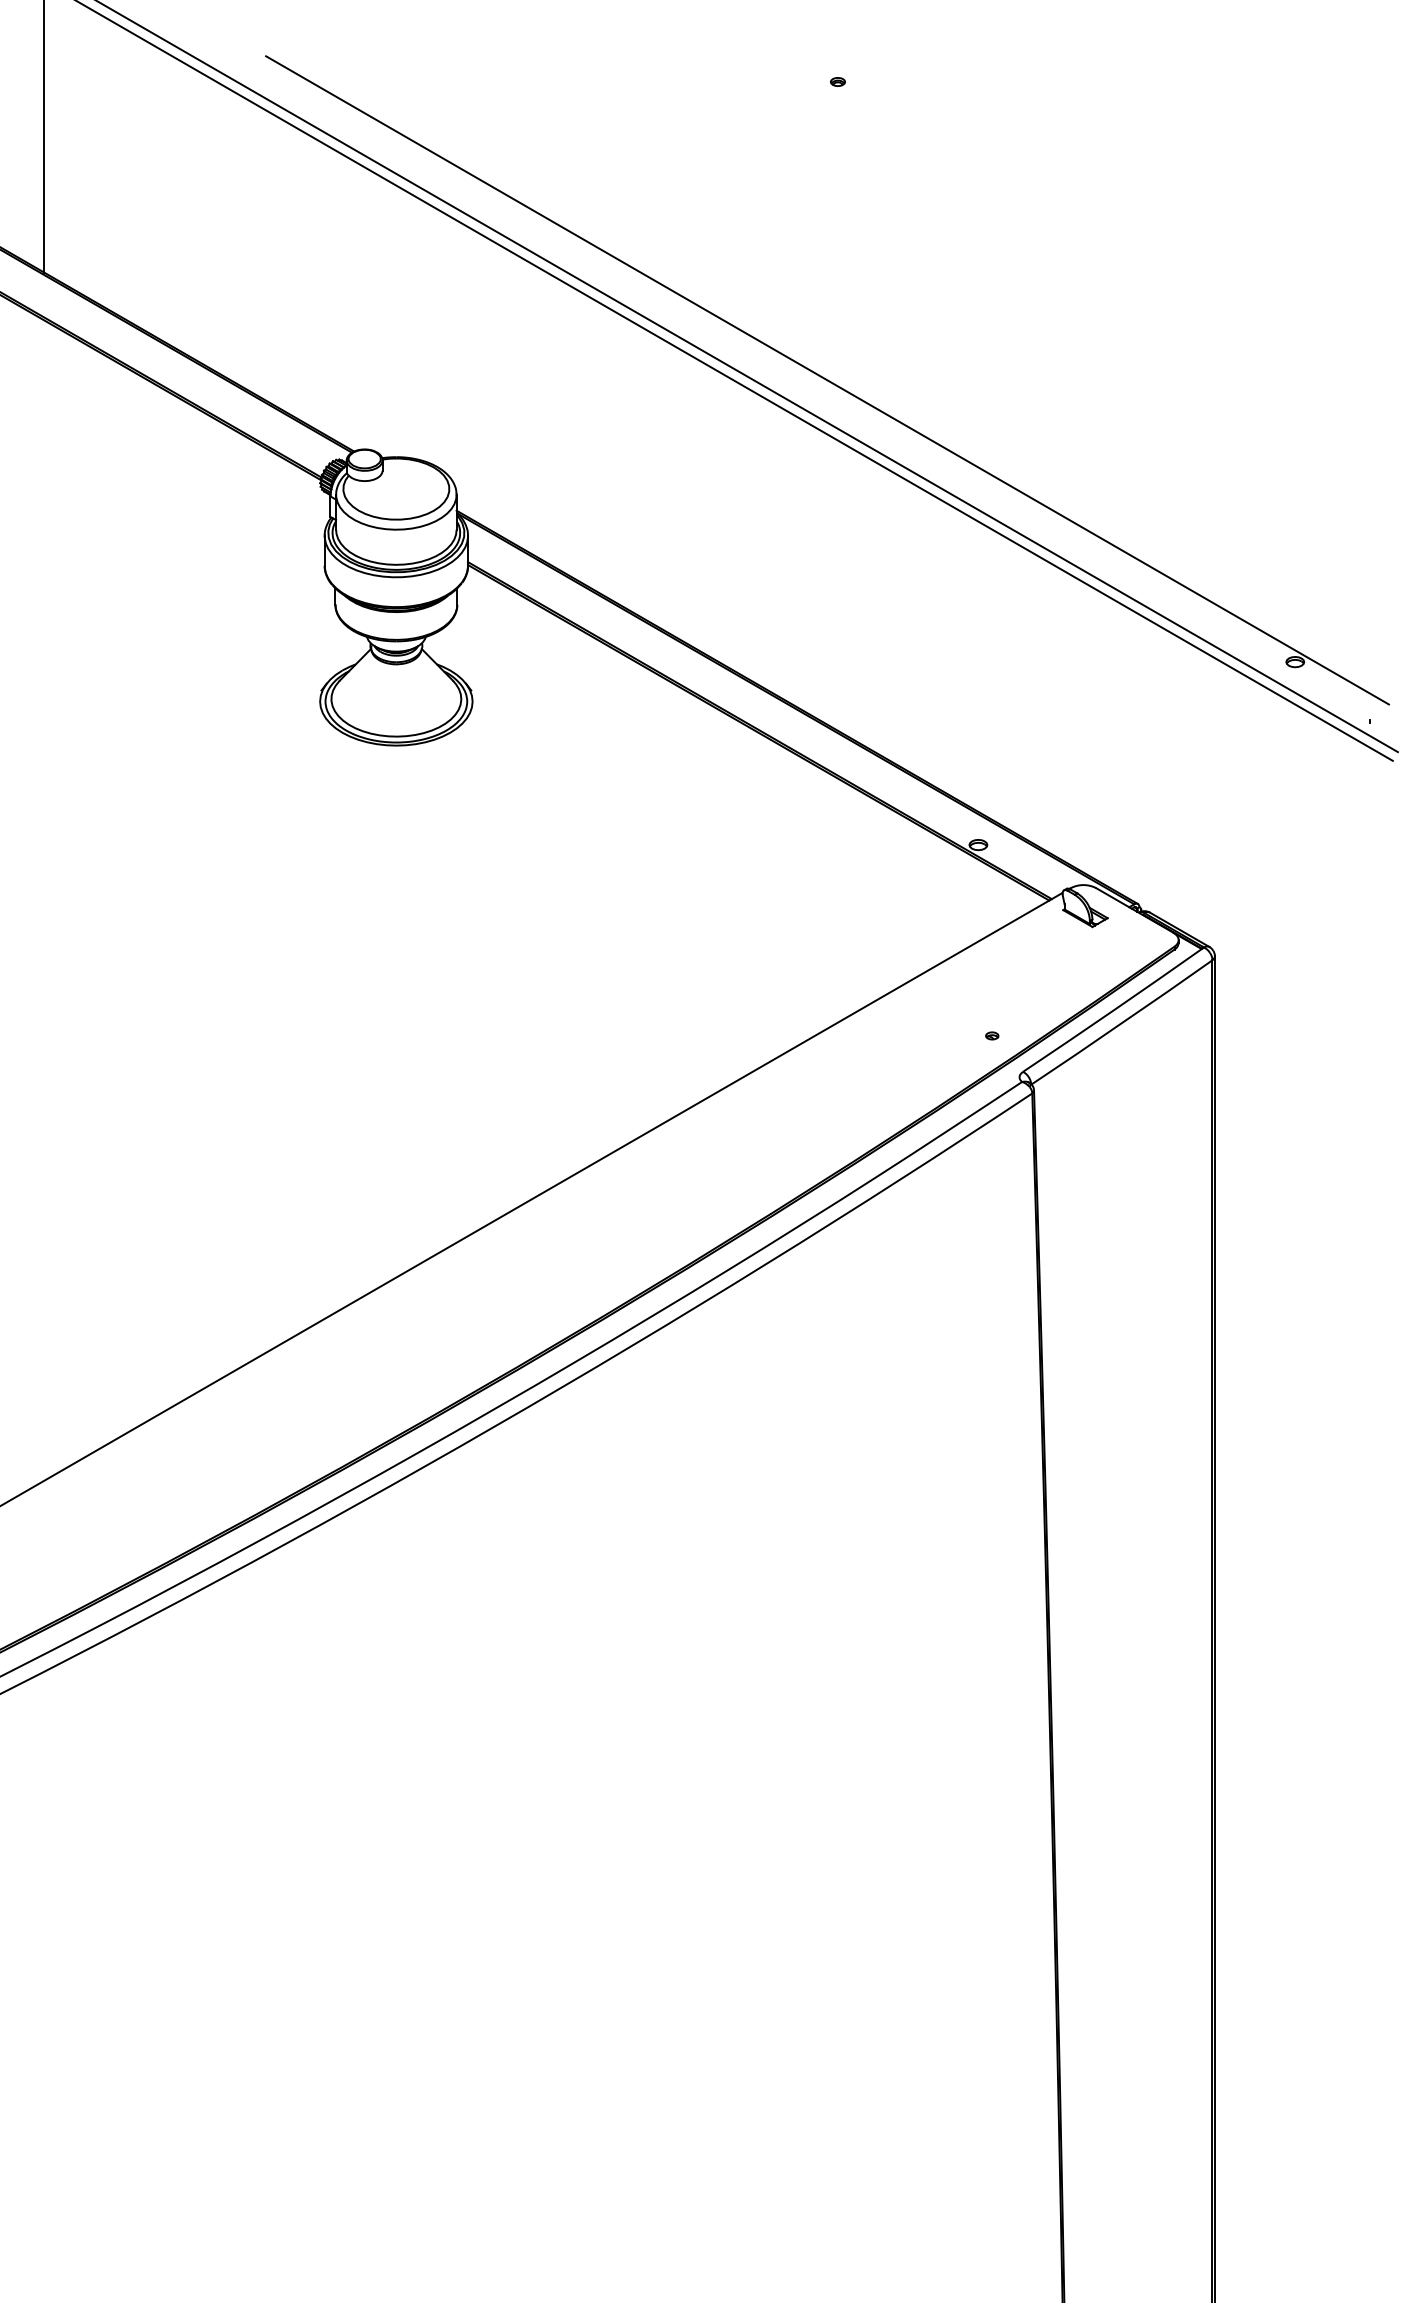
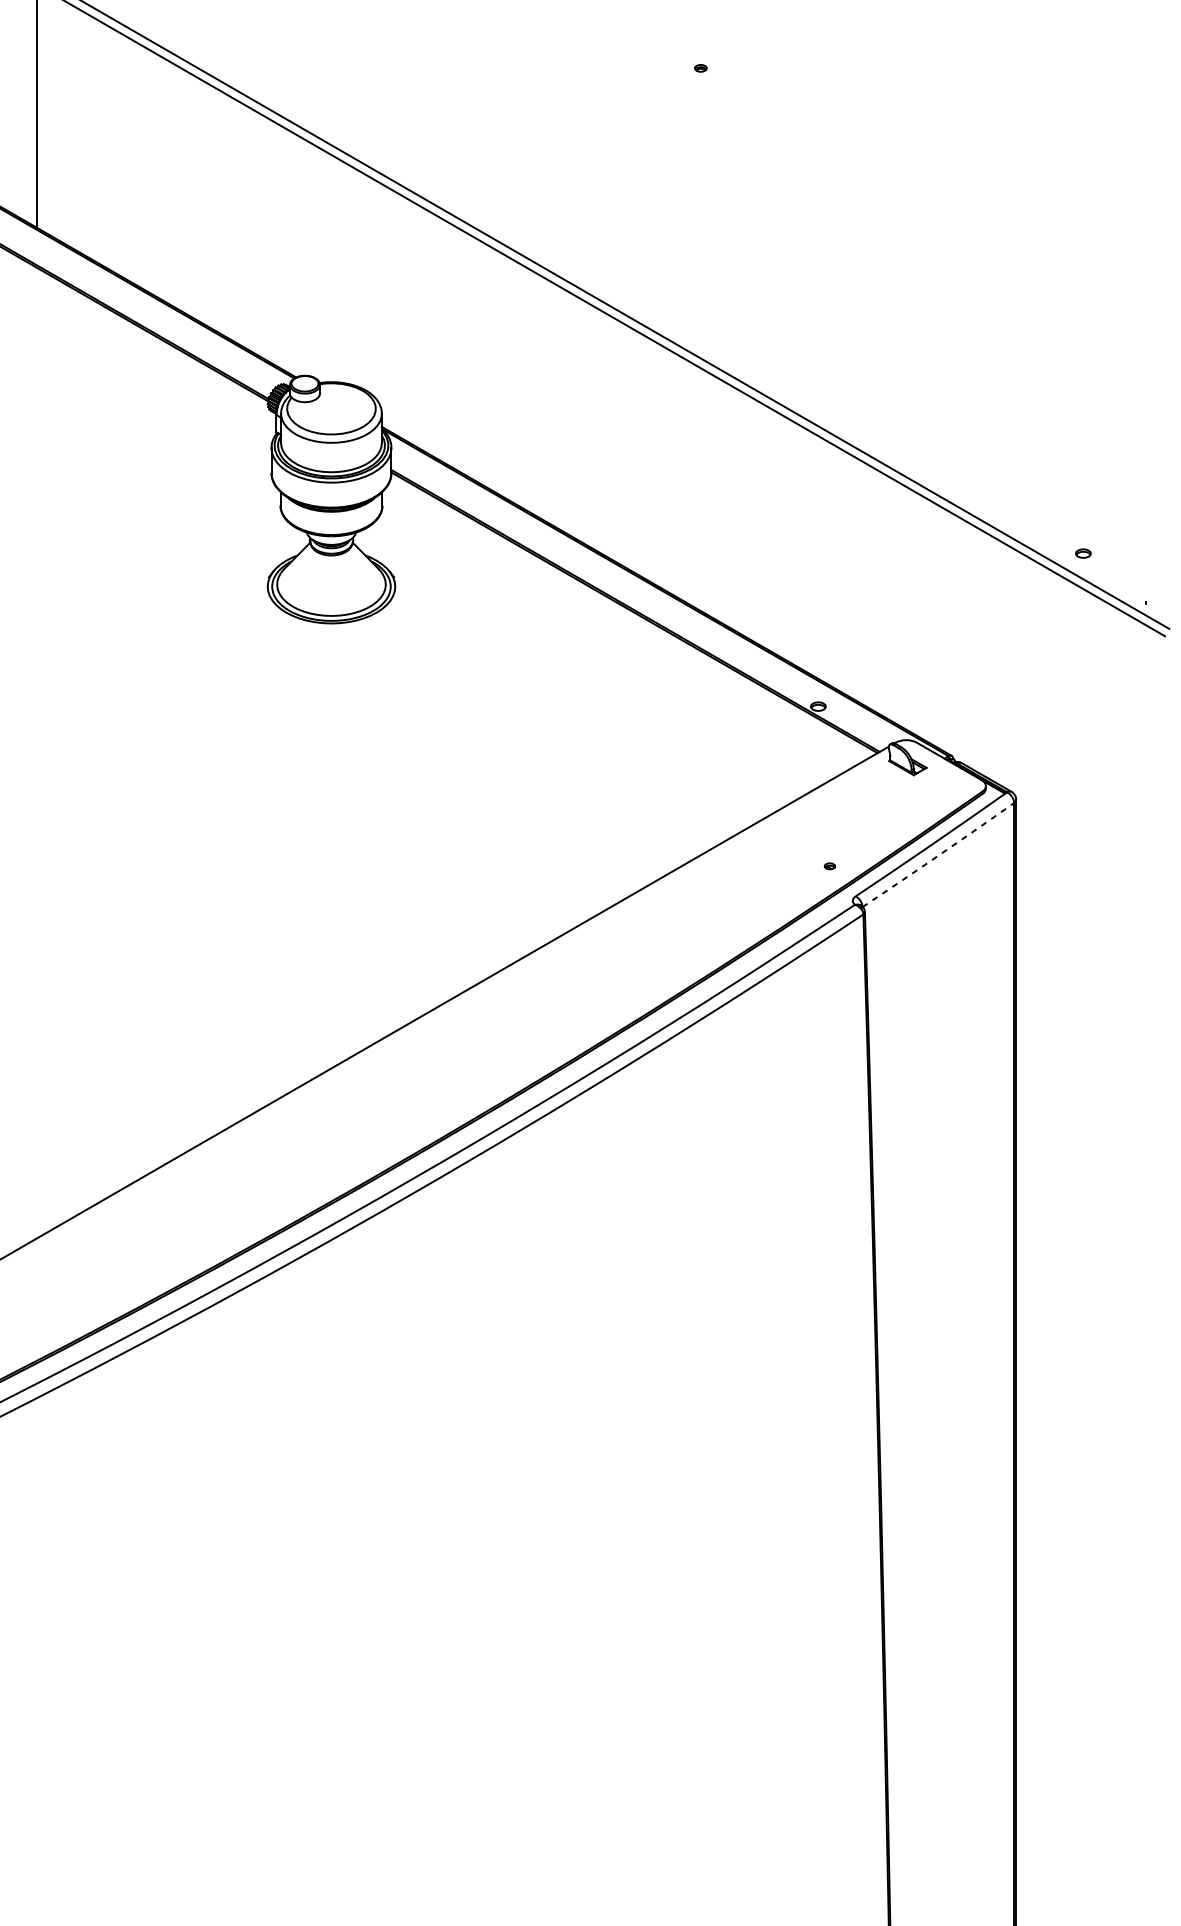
line: (827, 380) -> (692, 318), removed
arc: (1122, 1023) -> (938, 855), solid -> dashed

